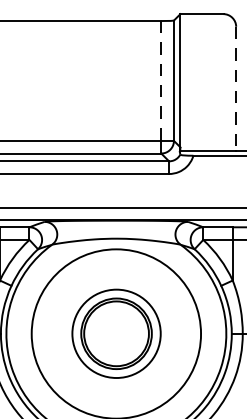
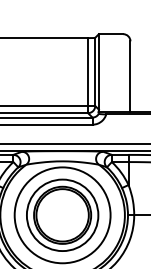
line: (162, 81) -> (88, 72), dashed -> solid
line: (236, 88) -> (130, 76), dashed -> solid
part: (116, 332) -> (62, 214), size x1.43

